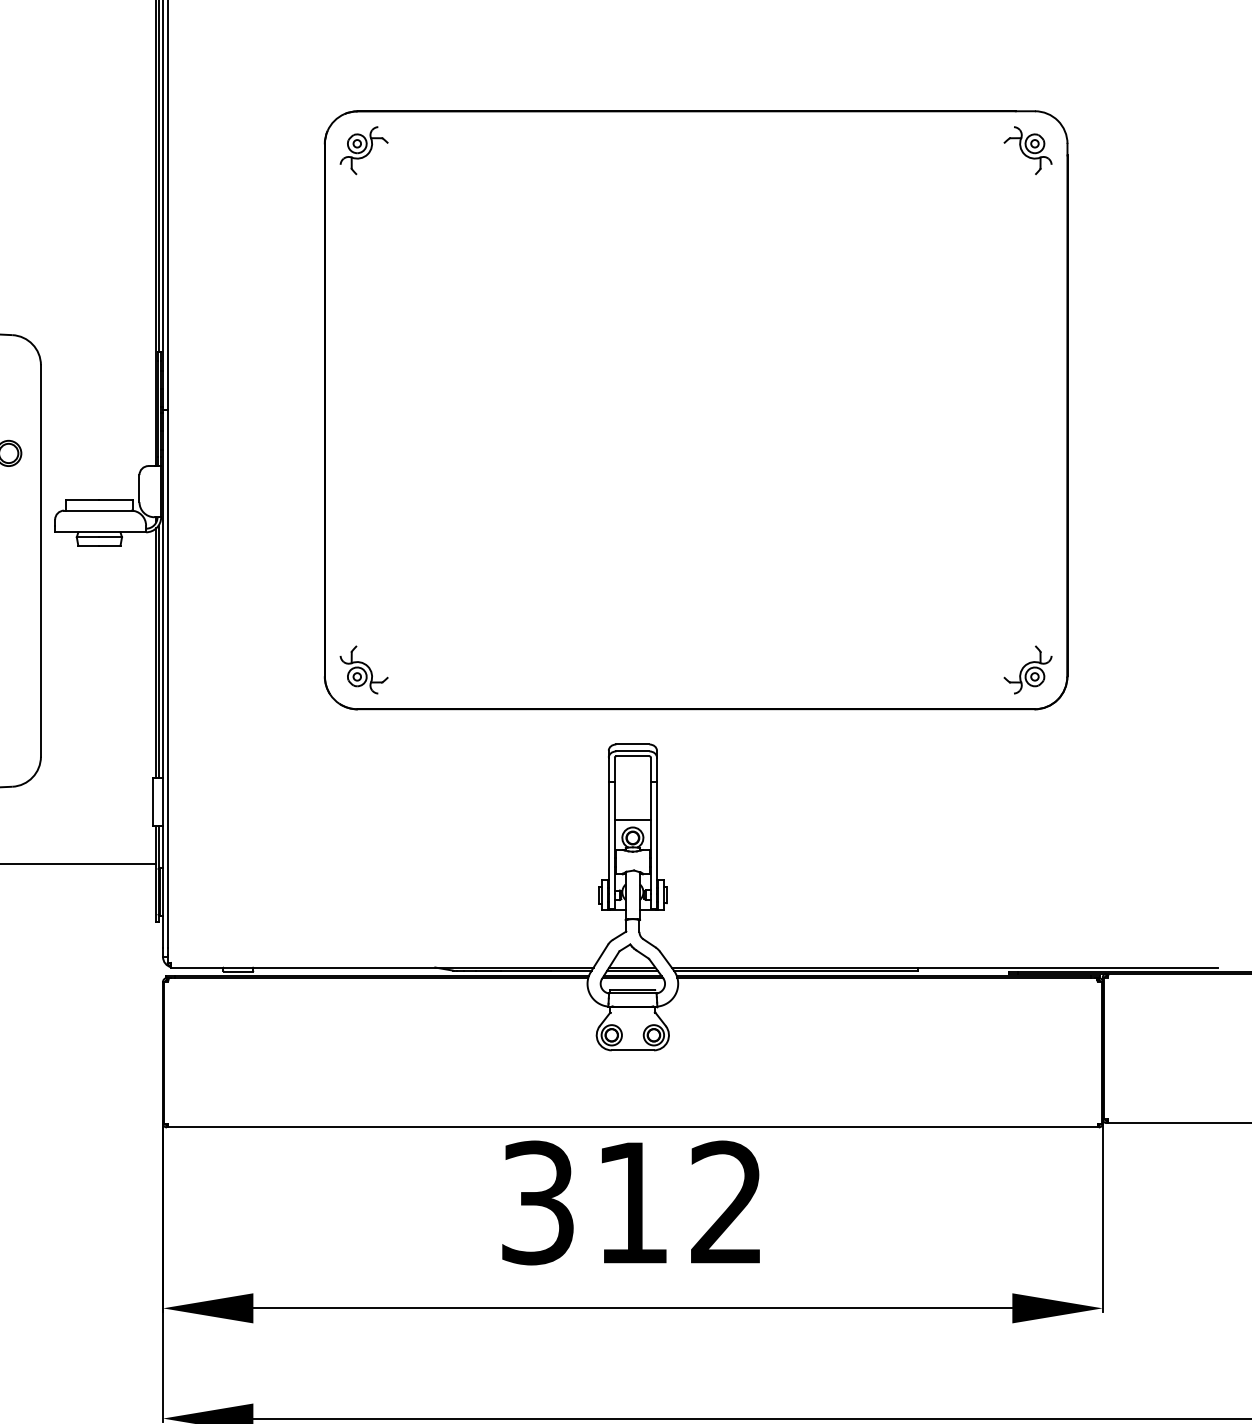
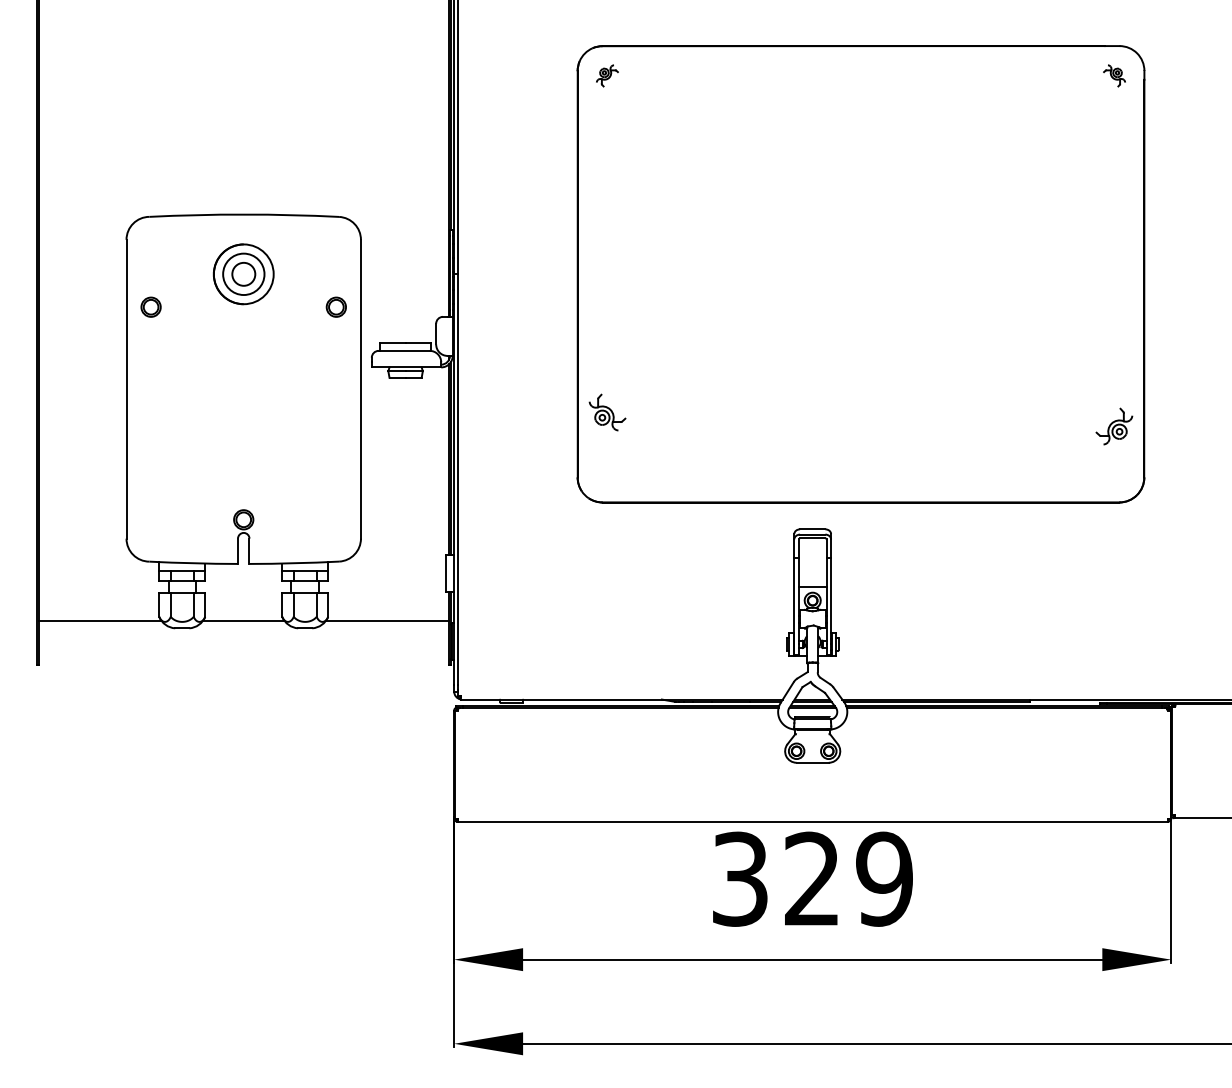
part: (363, 149) -> (607, 75), size x0.6
part: (1028, 149) -> (1114, 75), size x0.6
part: (363, 670) -> (607, 412), moved
part: (1028, 670) -> (1114, 426), moved
text: (679, 1201) -> (848, 878), 312 -> 329

